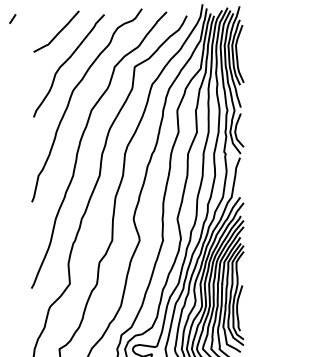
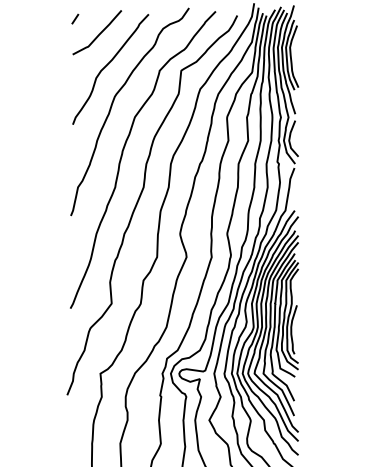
line: (12, 18) -> (75, 18), moved

